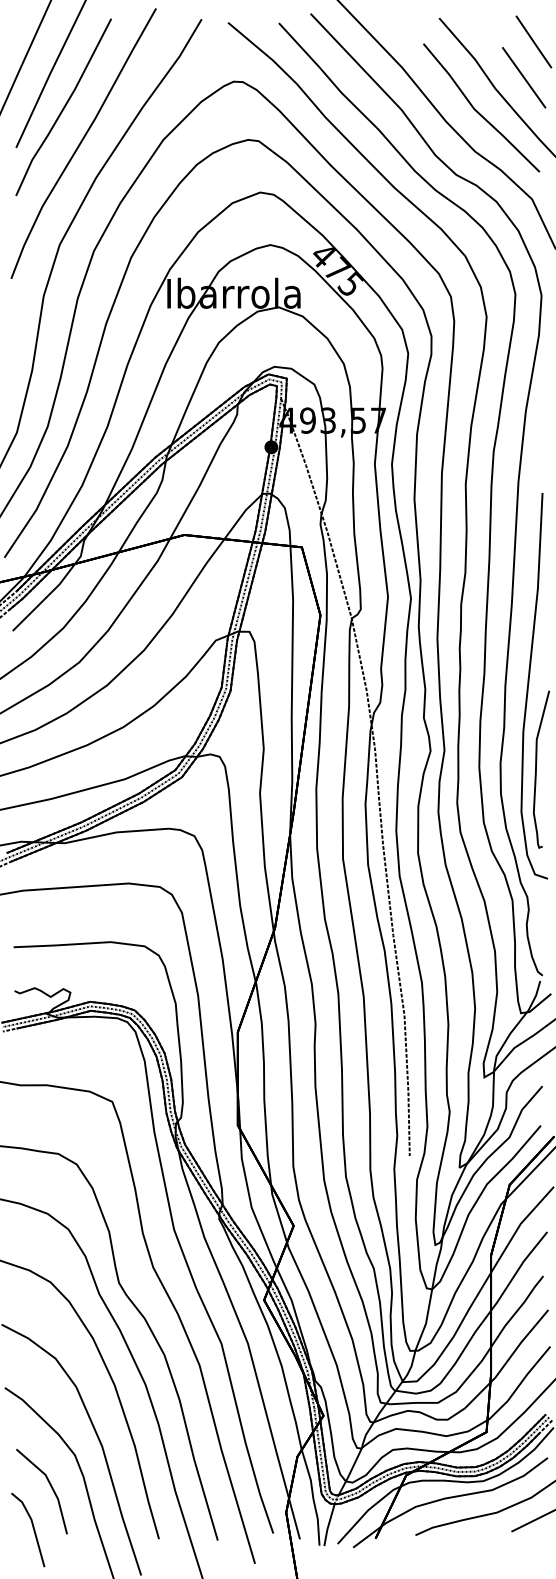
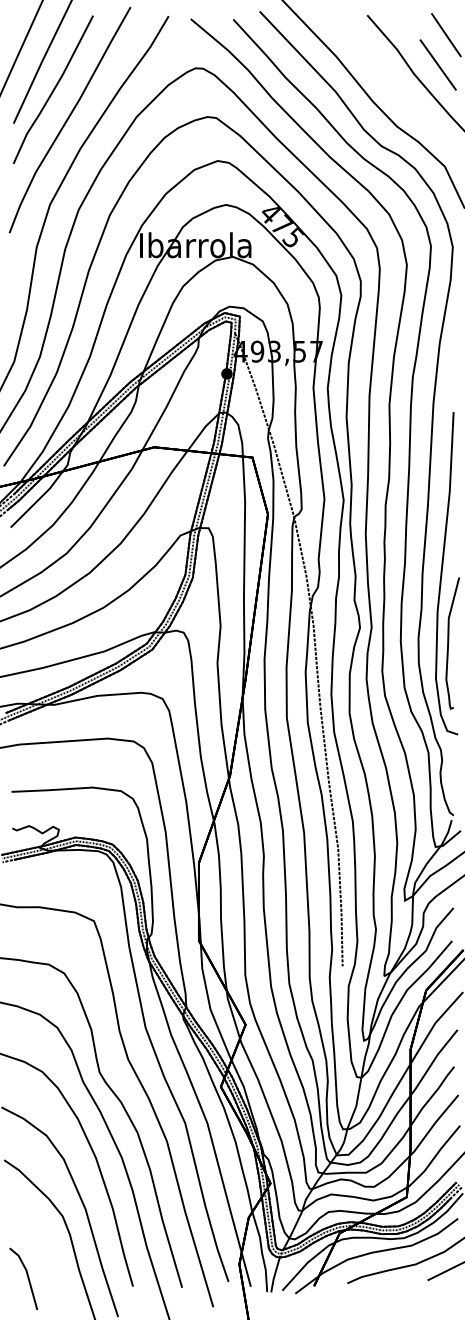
line: (477, 110) -> (399, 92), removed
part: (50, 1486) -> (42, 1242), removed

